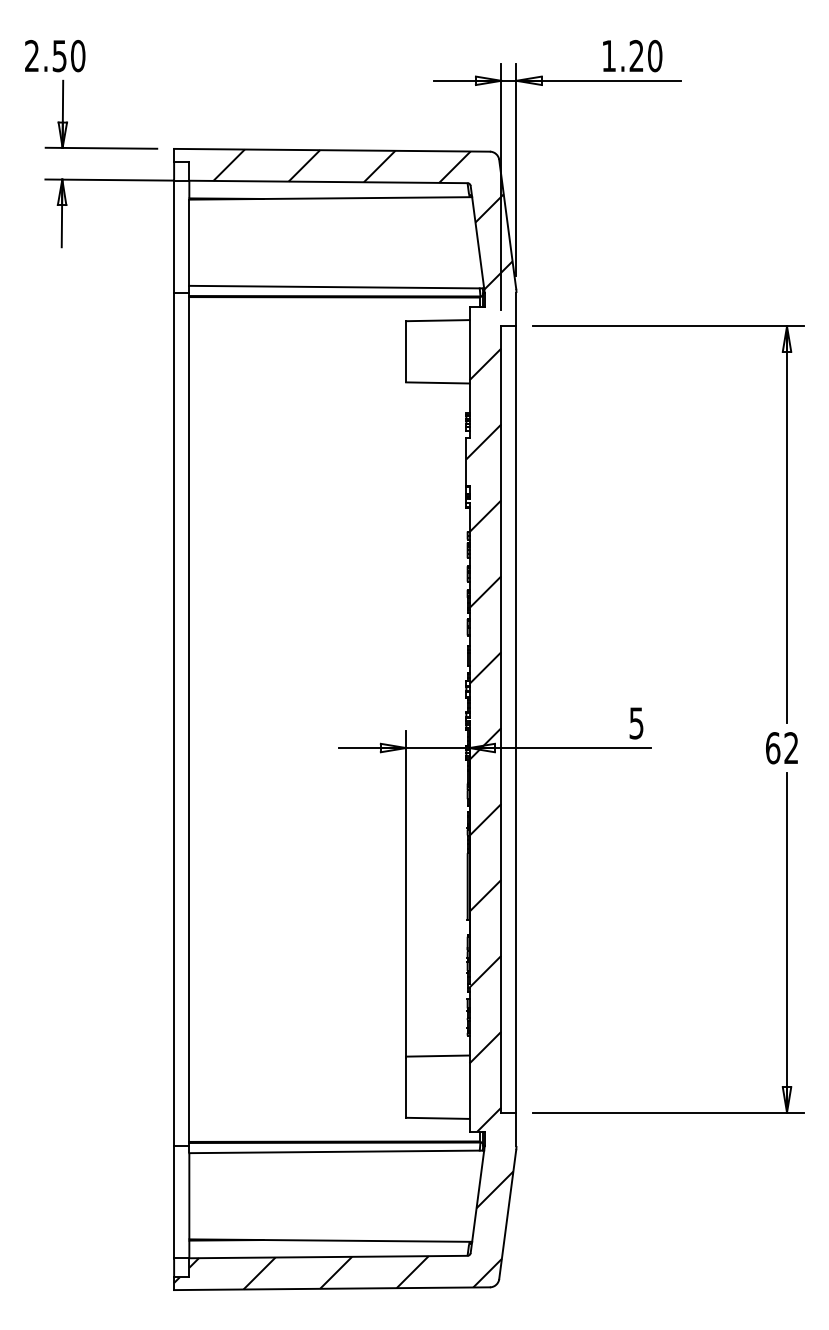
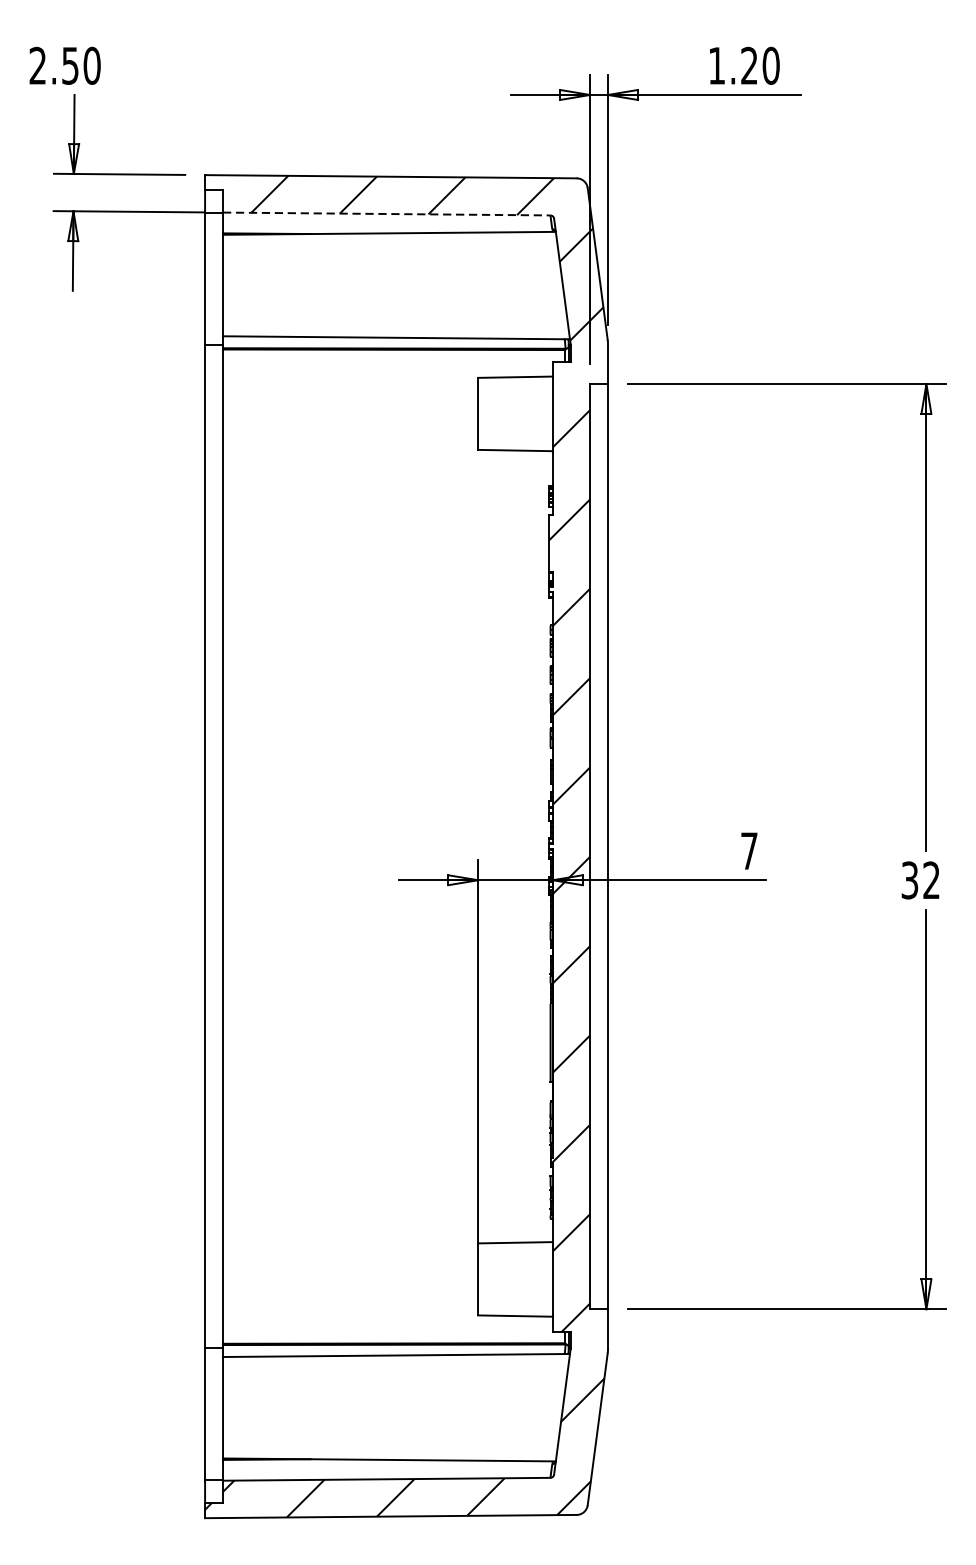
line: (328, 181) -> (386, 213), solid -> dashed
text: (636, 723) -> (749, 851), 5 -> 7
text: (773, 748) -> (910, 880), 62 -> 32

